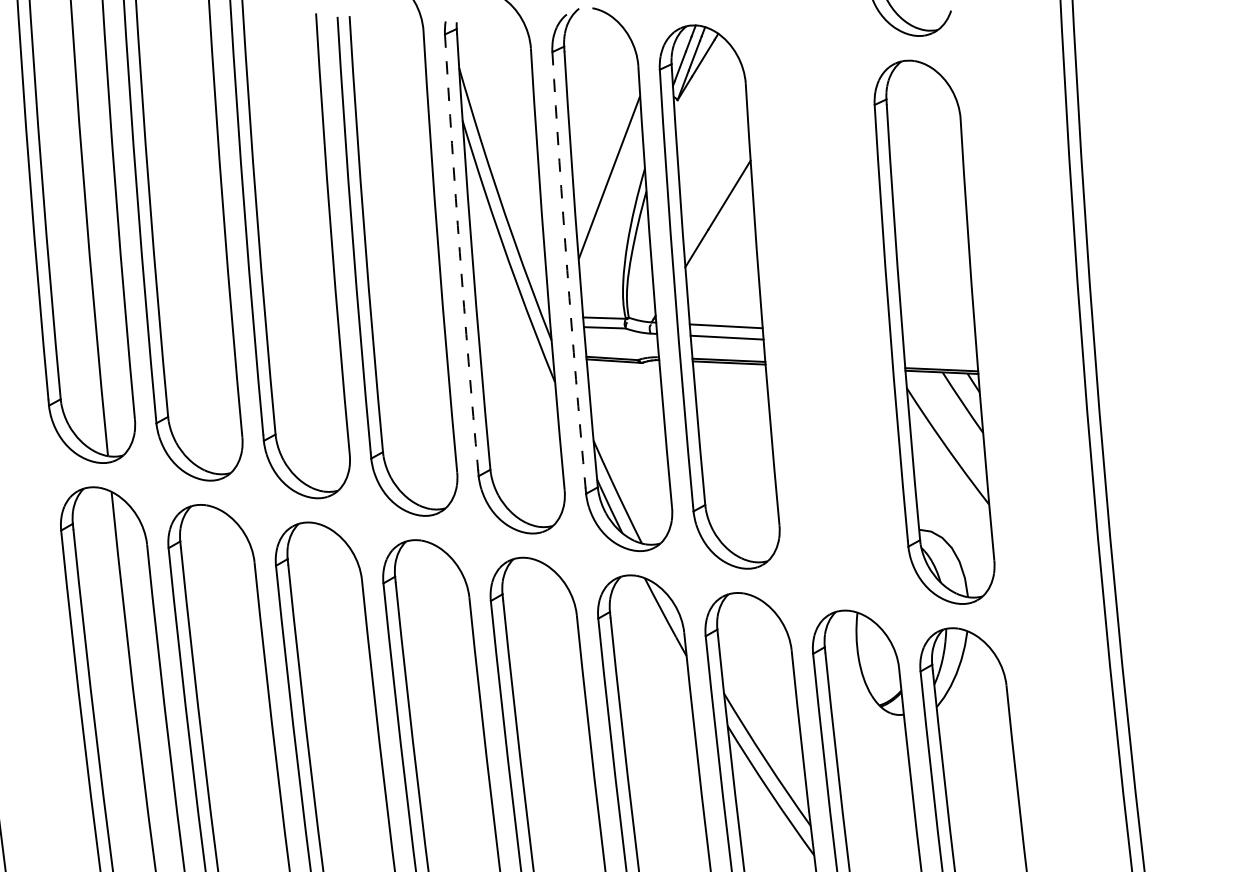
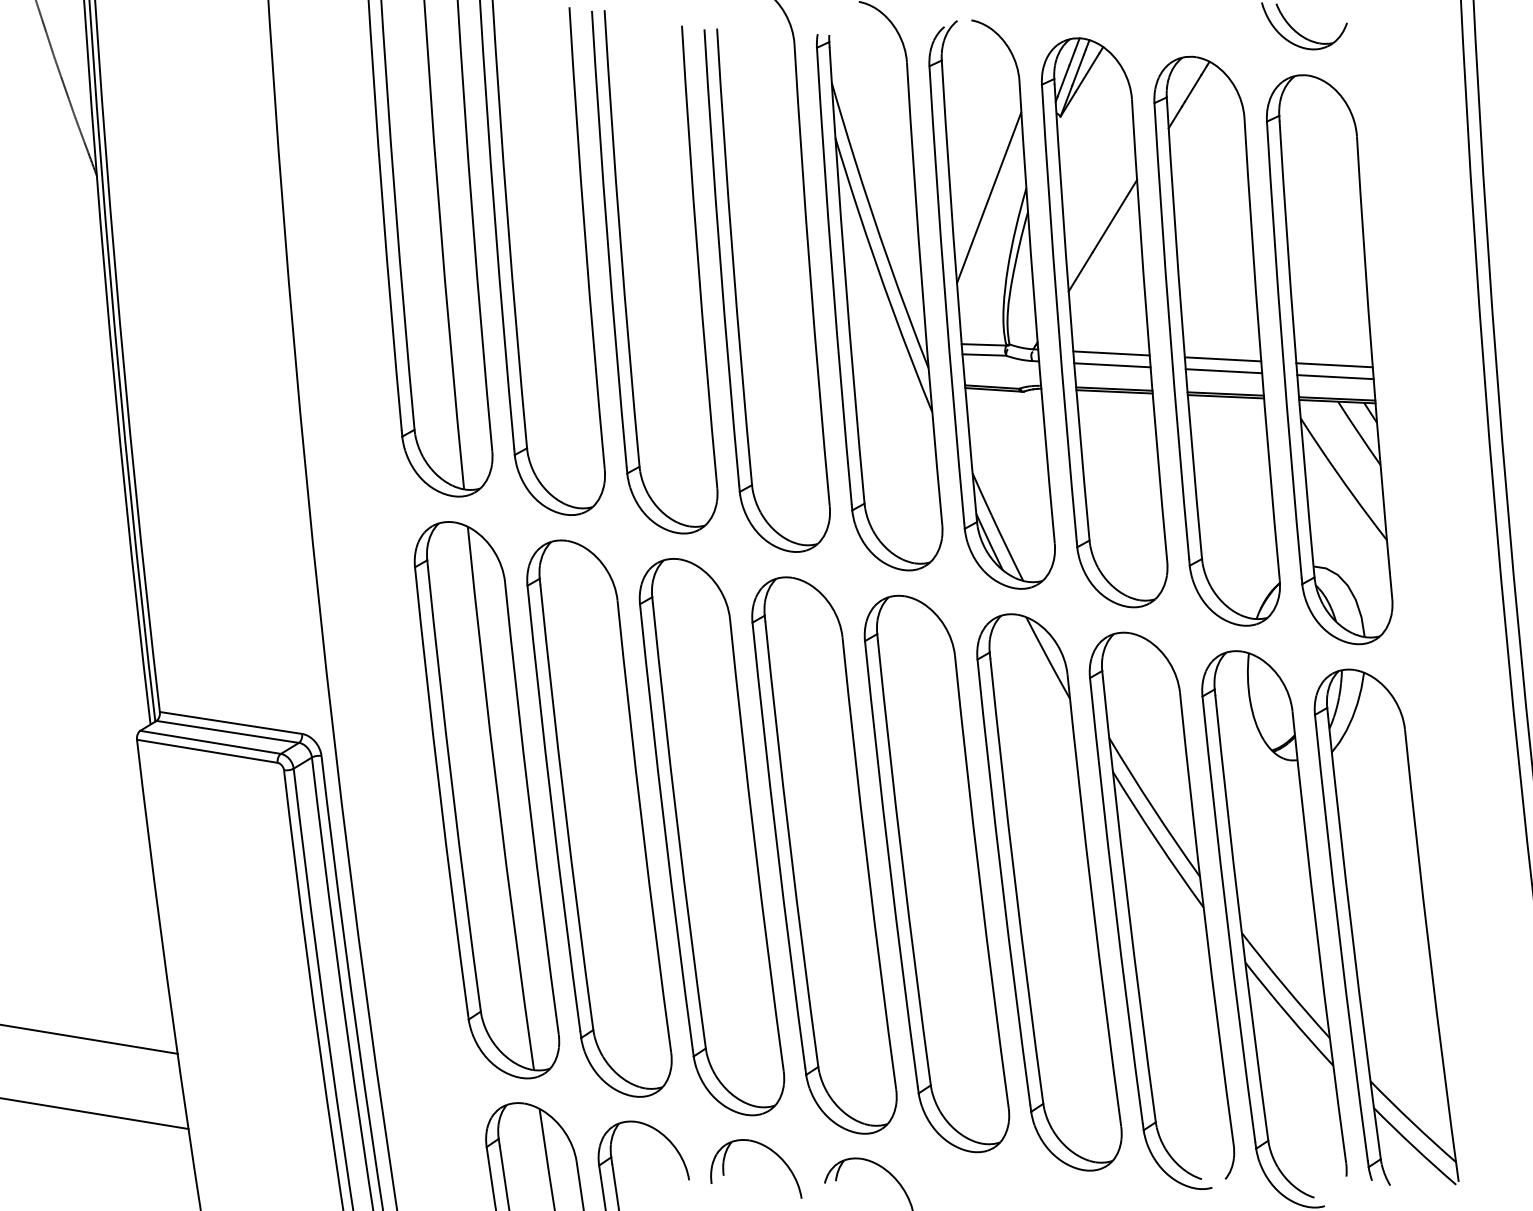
arc: (459, 252) -> (832, 276), dashed -> solid
arc: (567, 270) -> (945, 294), dashed -> solid
part: (826, 313) -> (1216, 340), added
line: (939, 337) -> (1334, 365), added
line: (940, 349) -> (1335, 377), added

